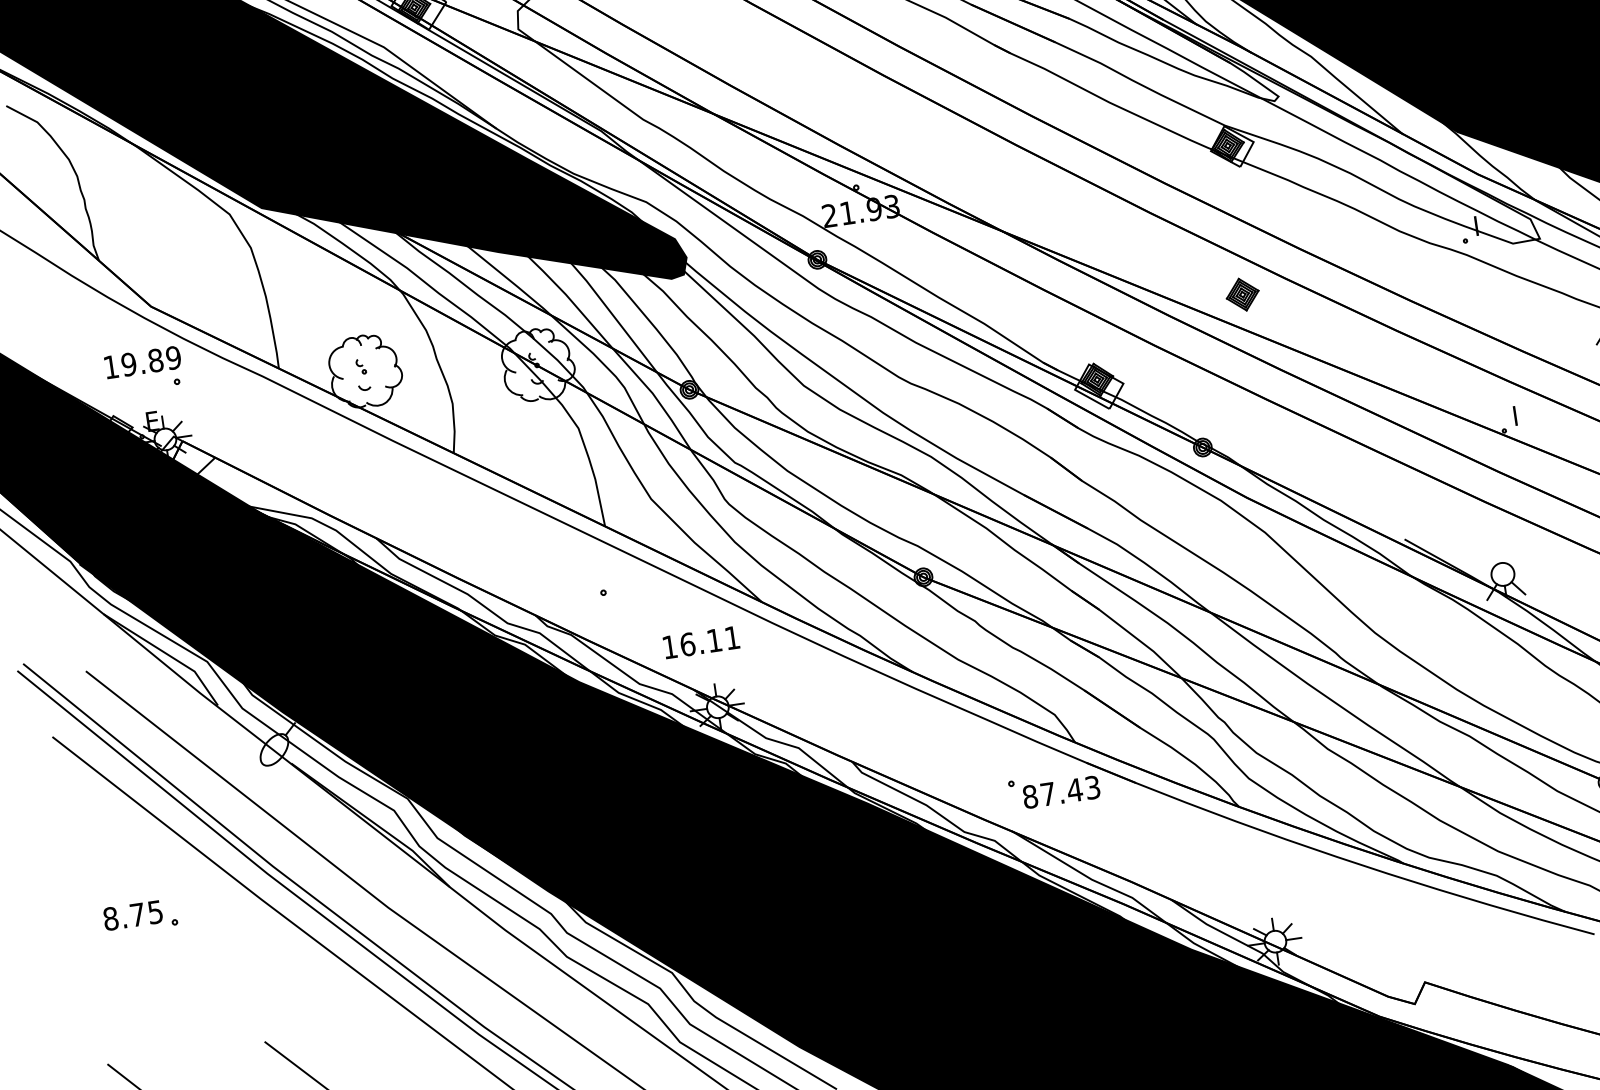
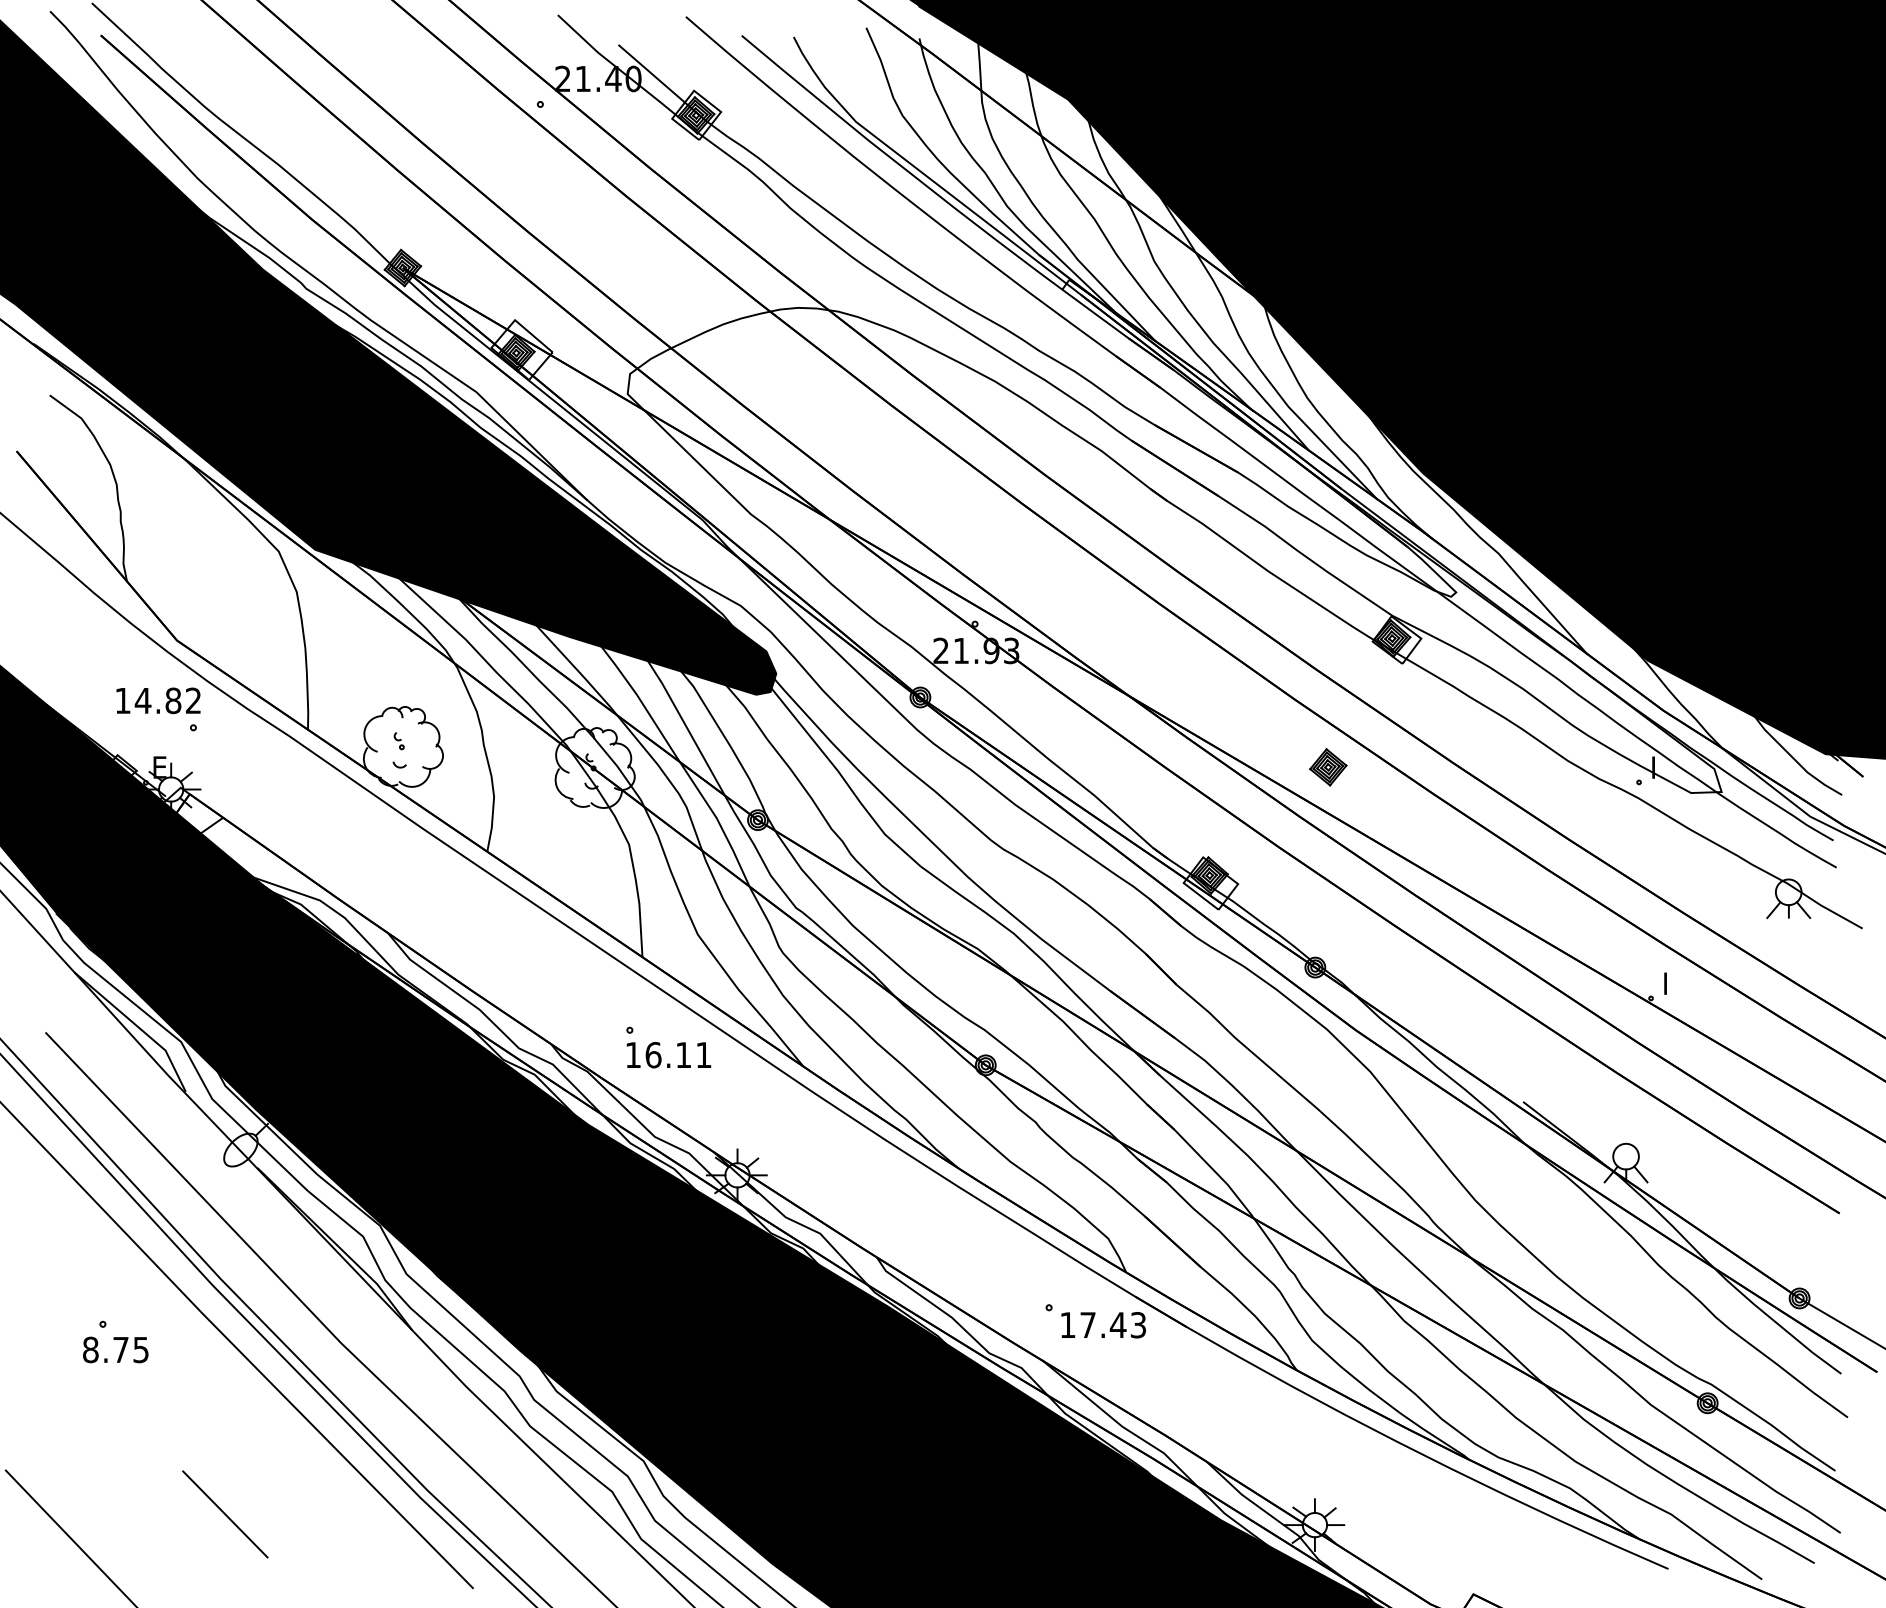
part: (1242, 294) -> (1328, 767), moved
text: (150, 361) -> (167, 700), 19.89 -> 14.82
text: (701, 642) -> (668, 1055), moved
text: (1029, 797) -> (1067, 1325), 87.43 -> 17.43
text: (132, 915) -> (115, 1349), moved

